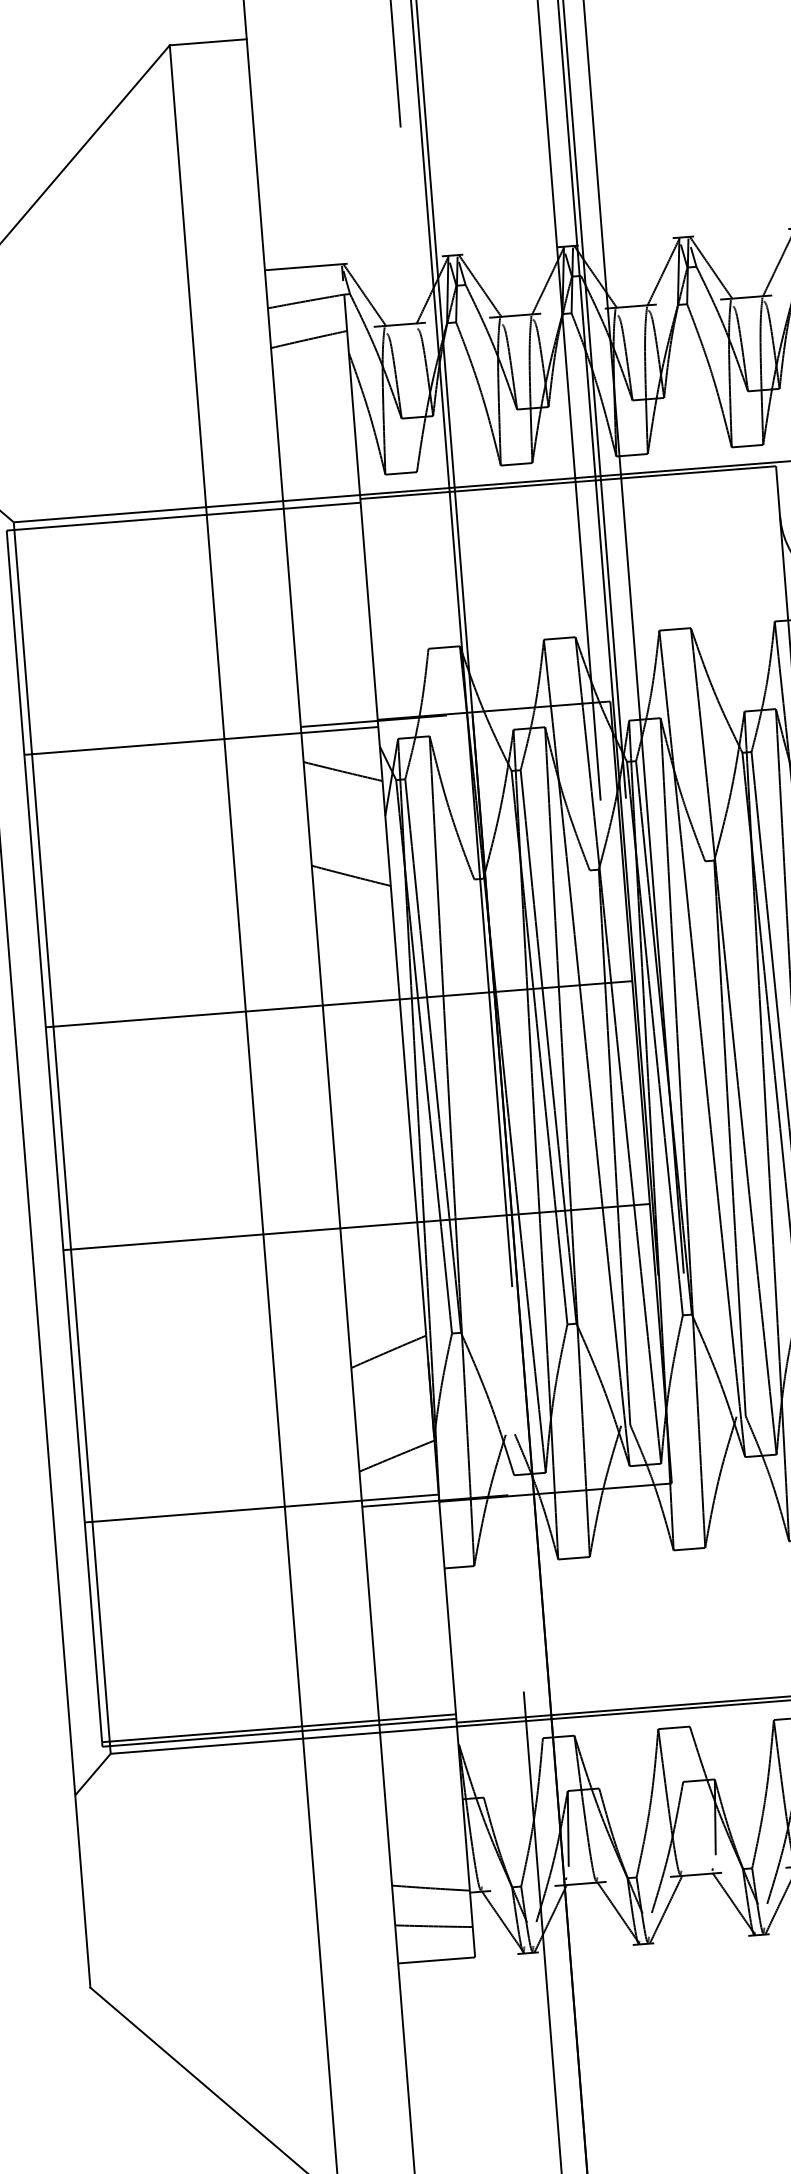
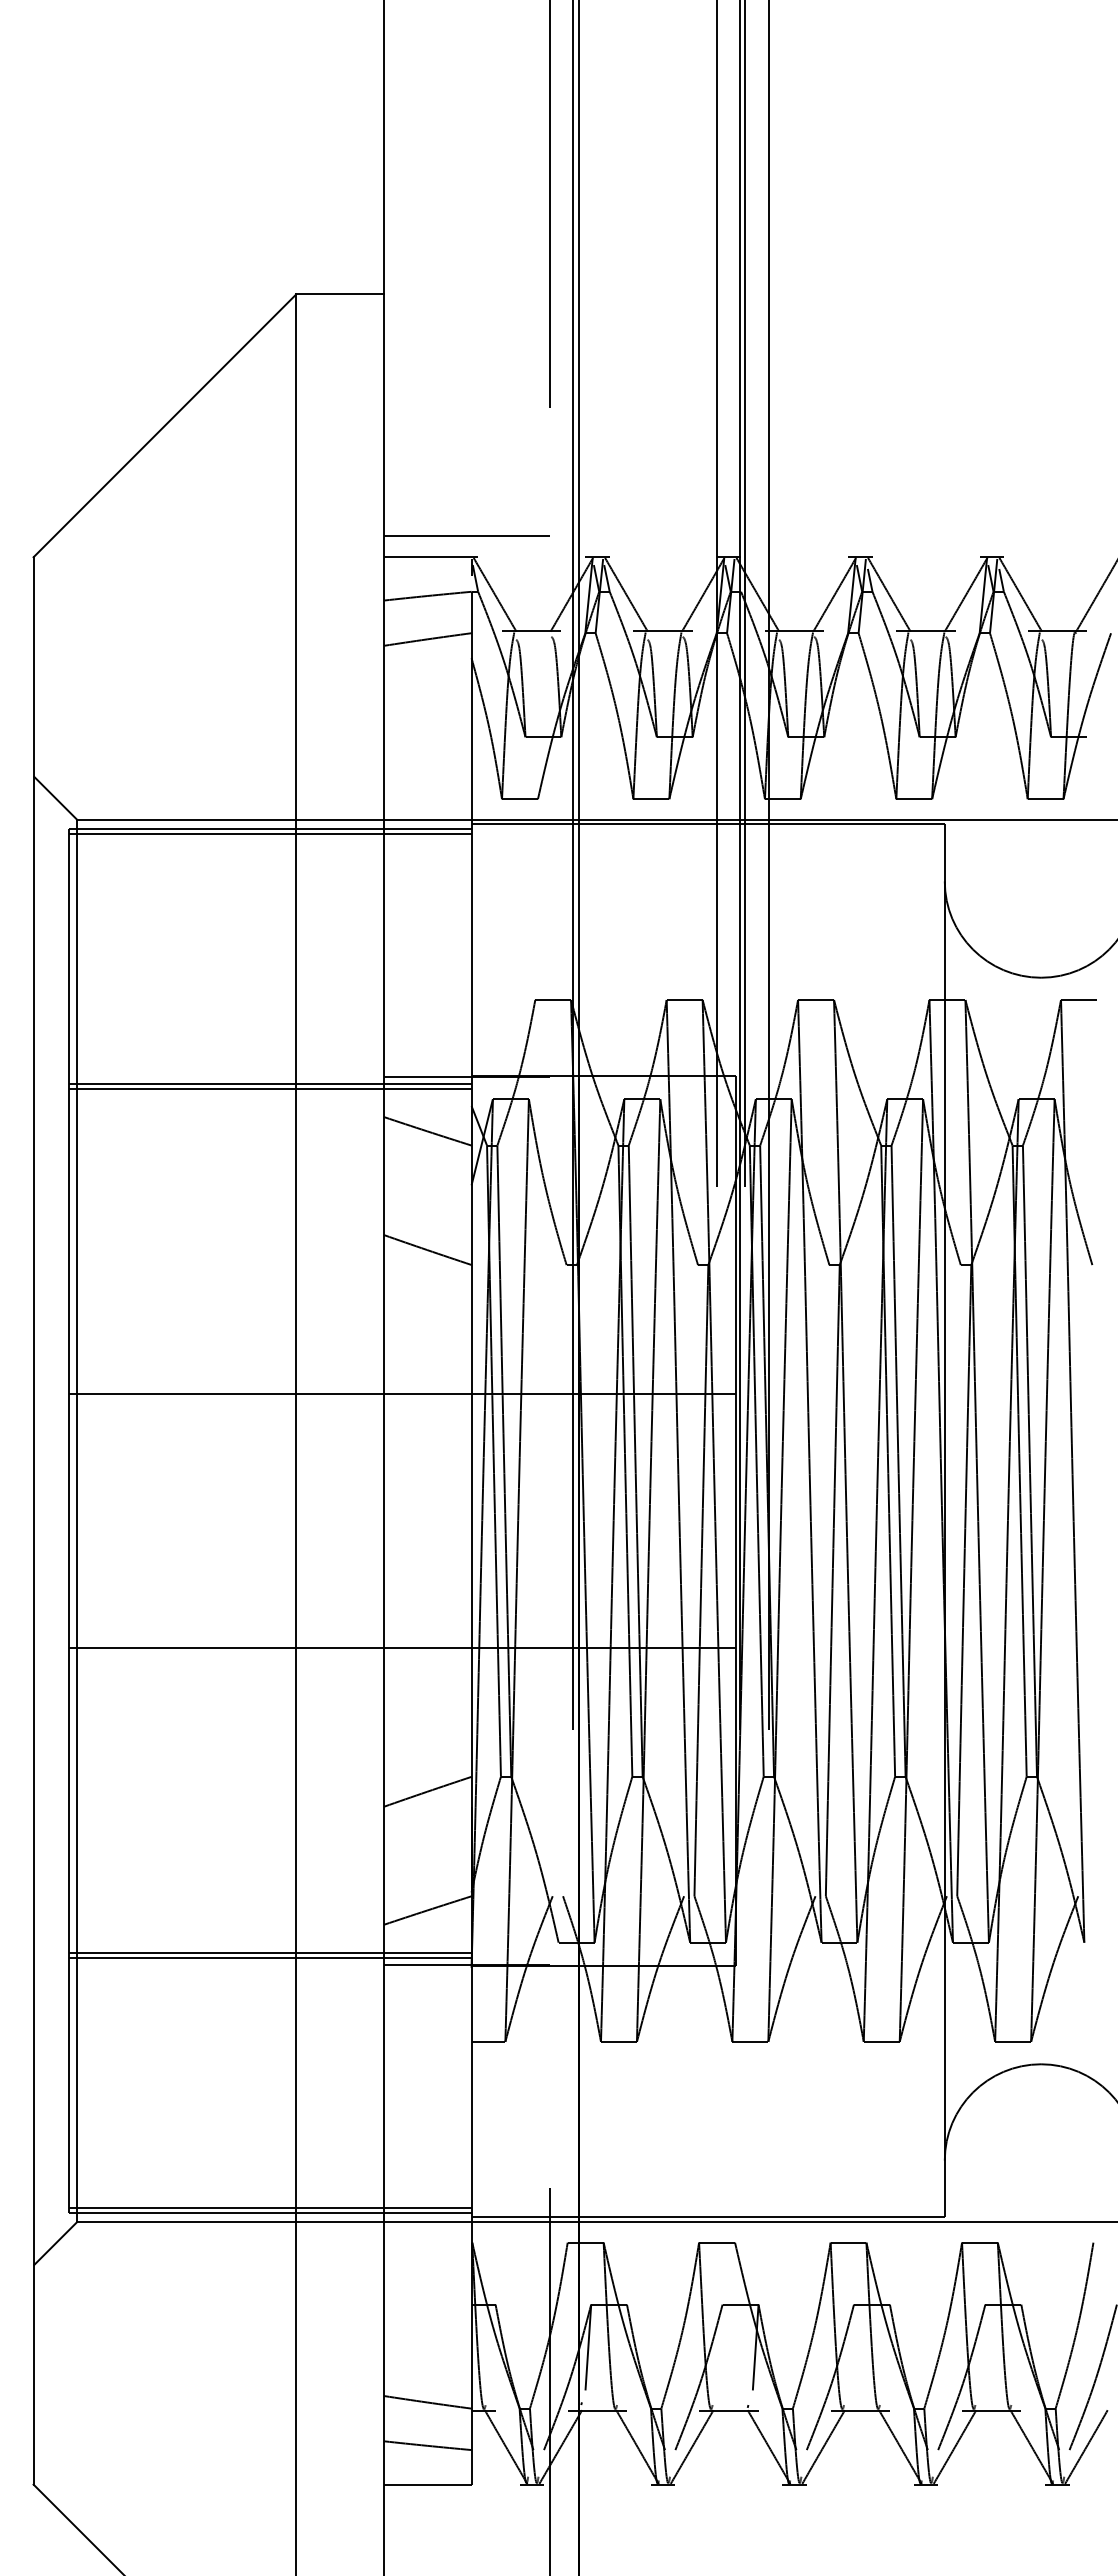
line: (336, 246) -> (466, 536), added
line: (183, 520) -> (269, 833), added
line: (201, 745) -> (269, 1089), added
line: (260, 1503) -> (269, 1952), added

